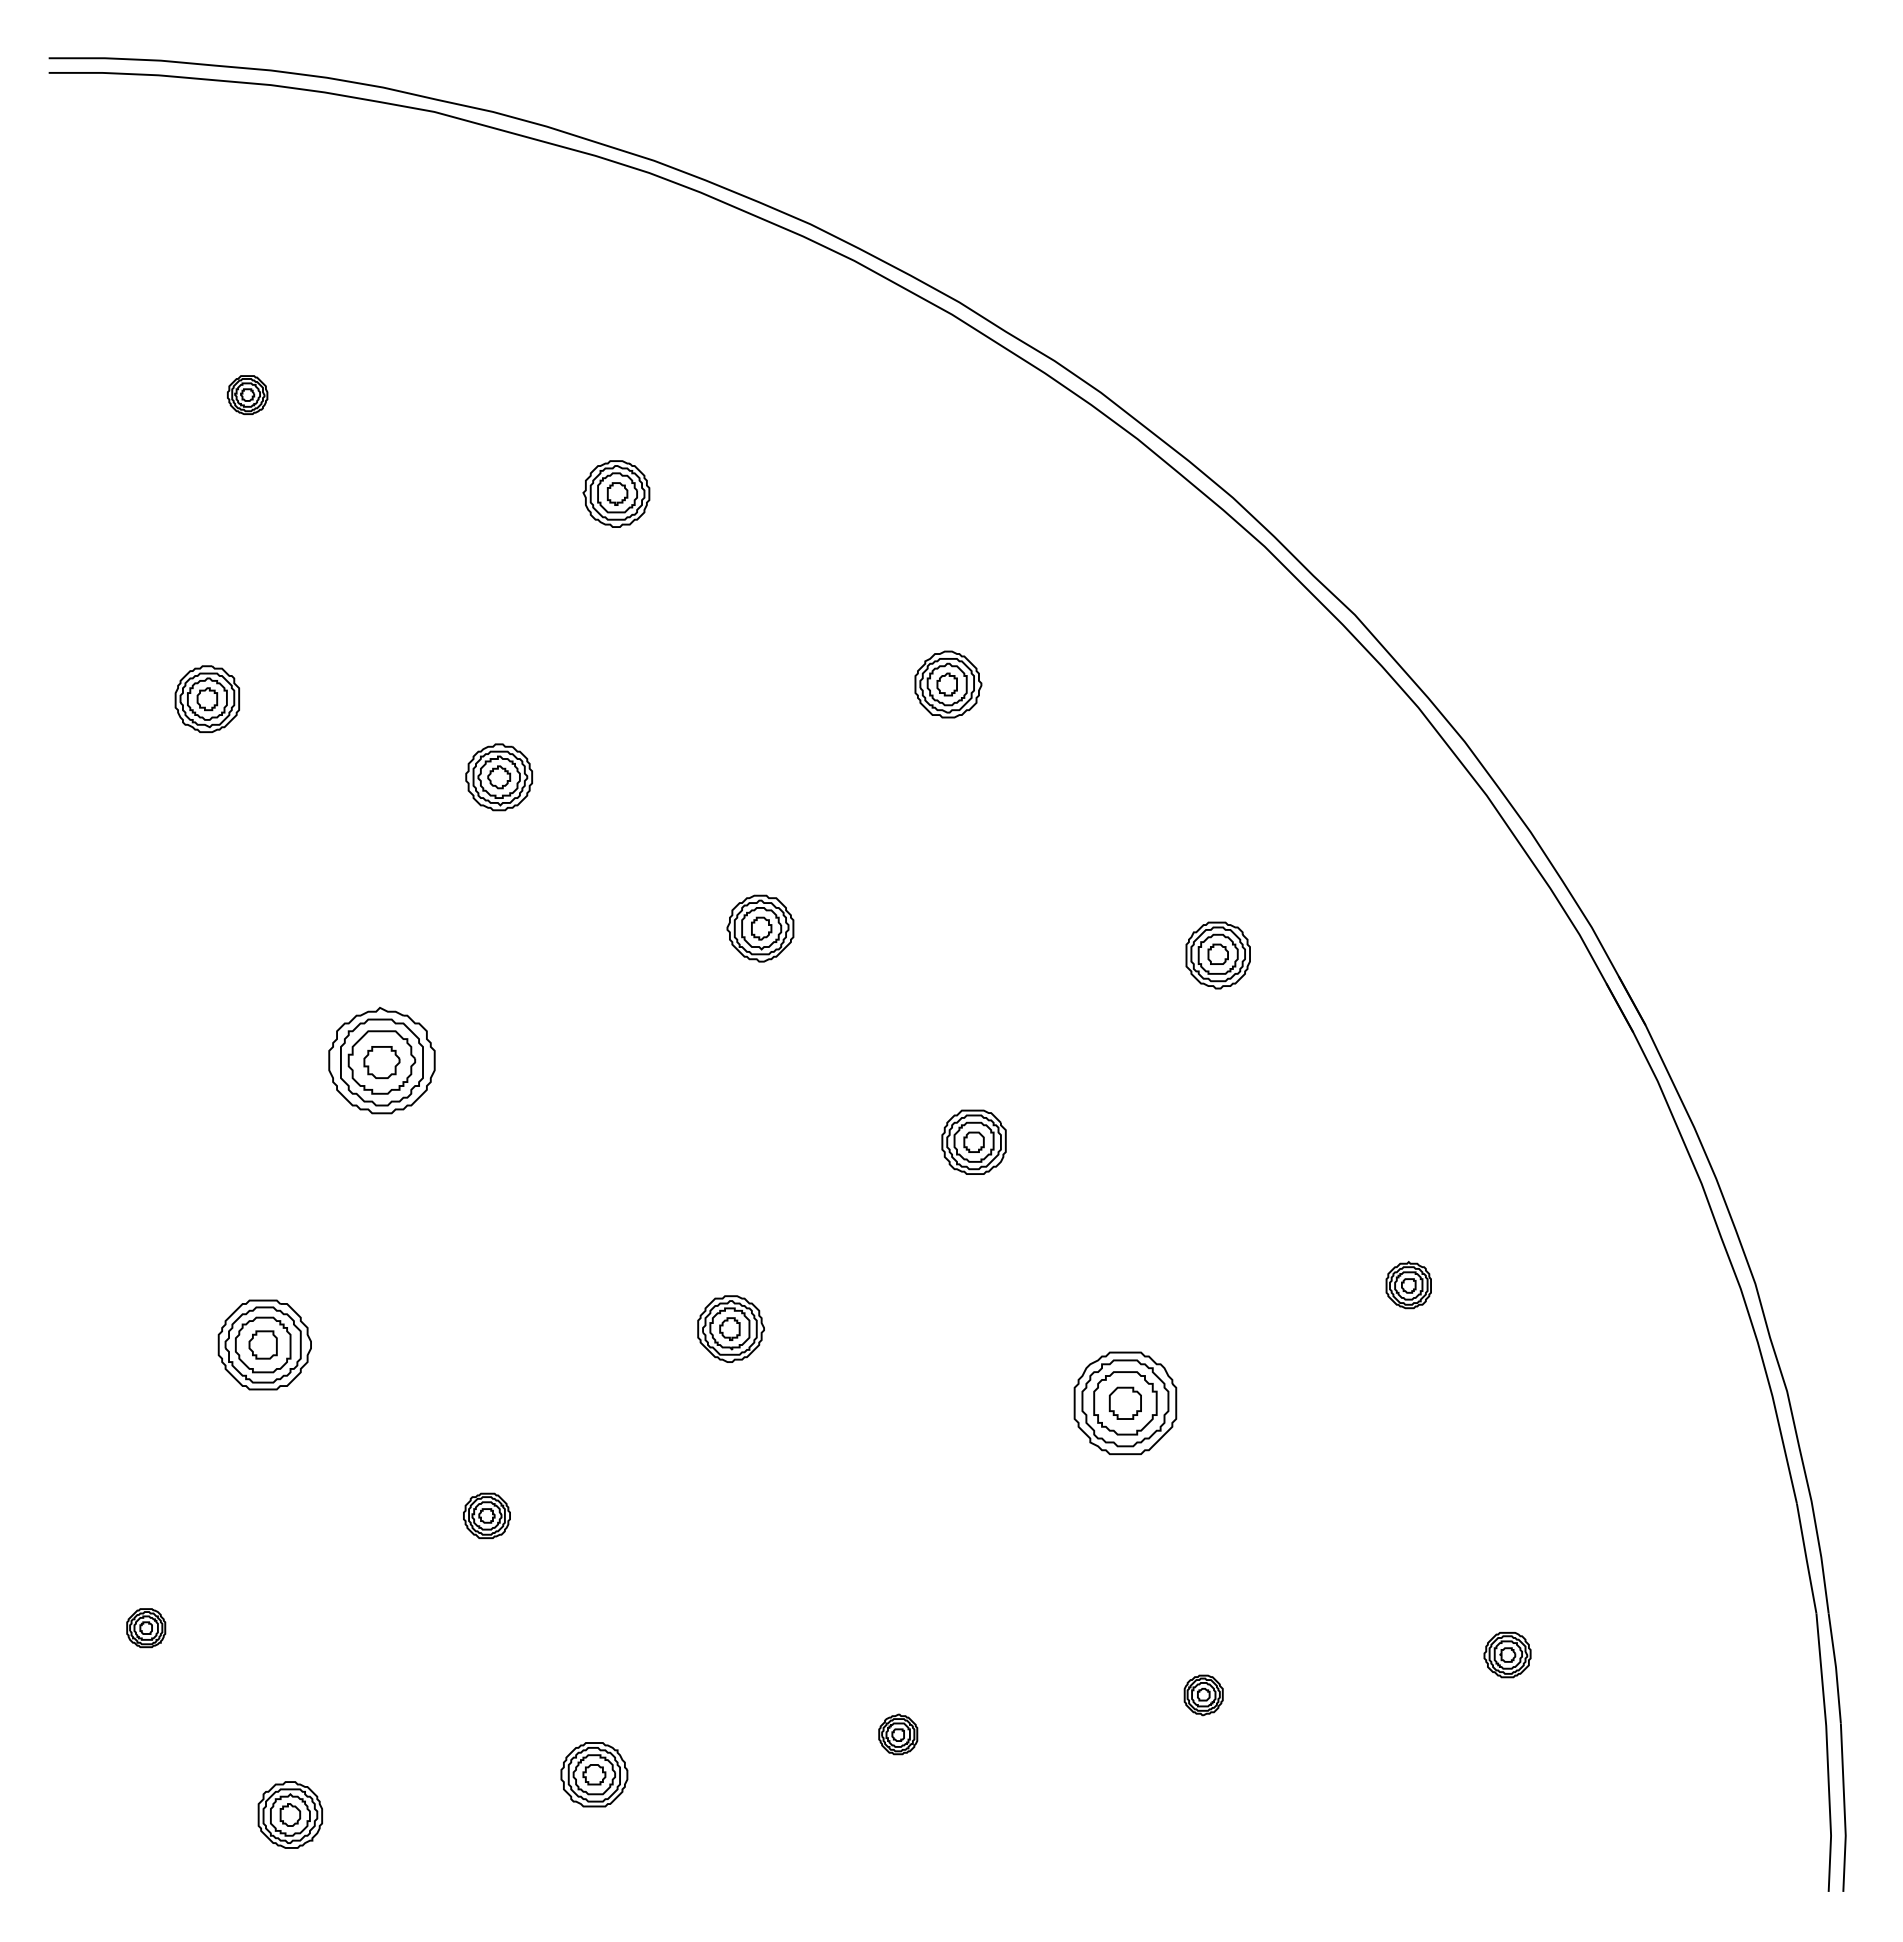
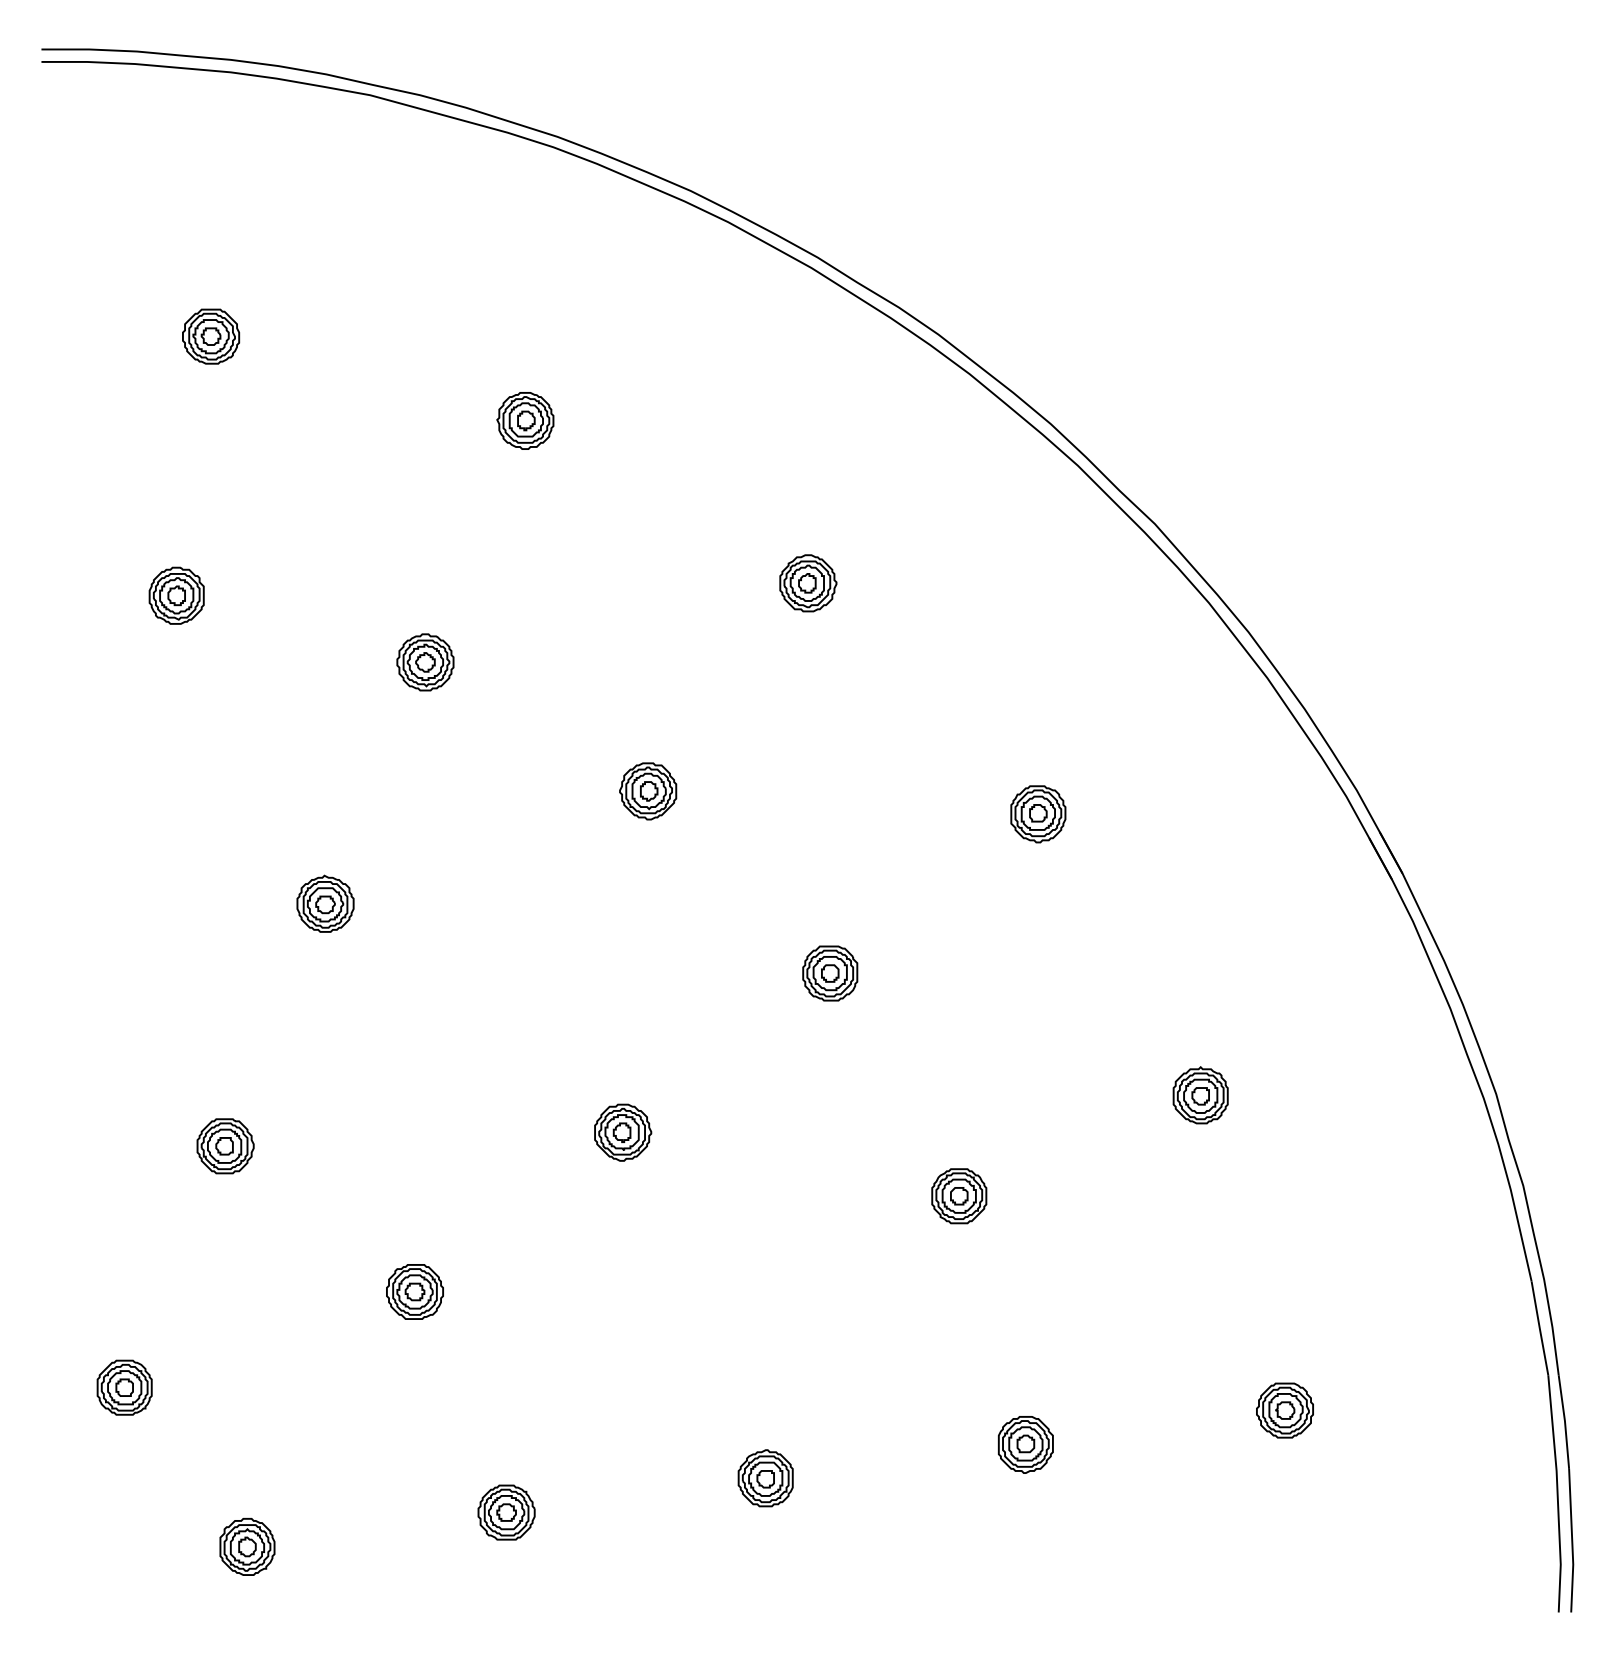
part: (247, 394) -> (210, 336), size x1.67
part: (381, 1060) -> (325, 903), size x0.62
part: (1408, 1284) -> (1200, 1094), size x1.43
part: (264, 1344) -> (225, 1145), size x0.71
part: (1125, 1403) -> (959, 1196), size x0.62
part: (486, 1515) -> (414, 1291), size x1.43
part: (145, 1627) -> (123, 1387), size x1.67
part: (1507, 1654) -> (1284, 1410), size x1.43
part: (1203, 1695) -> (1025, 1445), size x1.67
part: (897, 1734) -> (764, 1478), size x1.67

